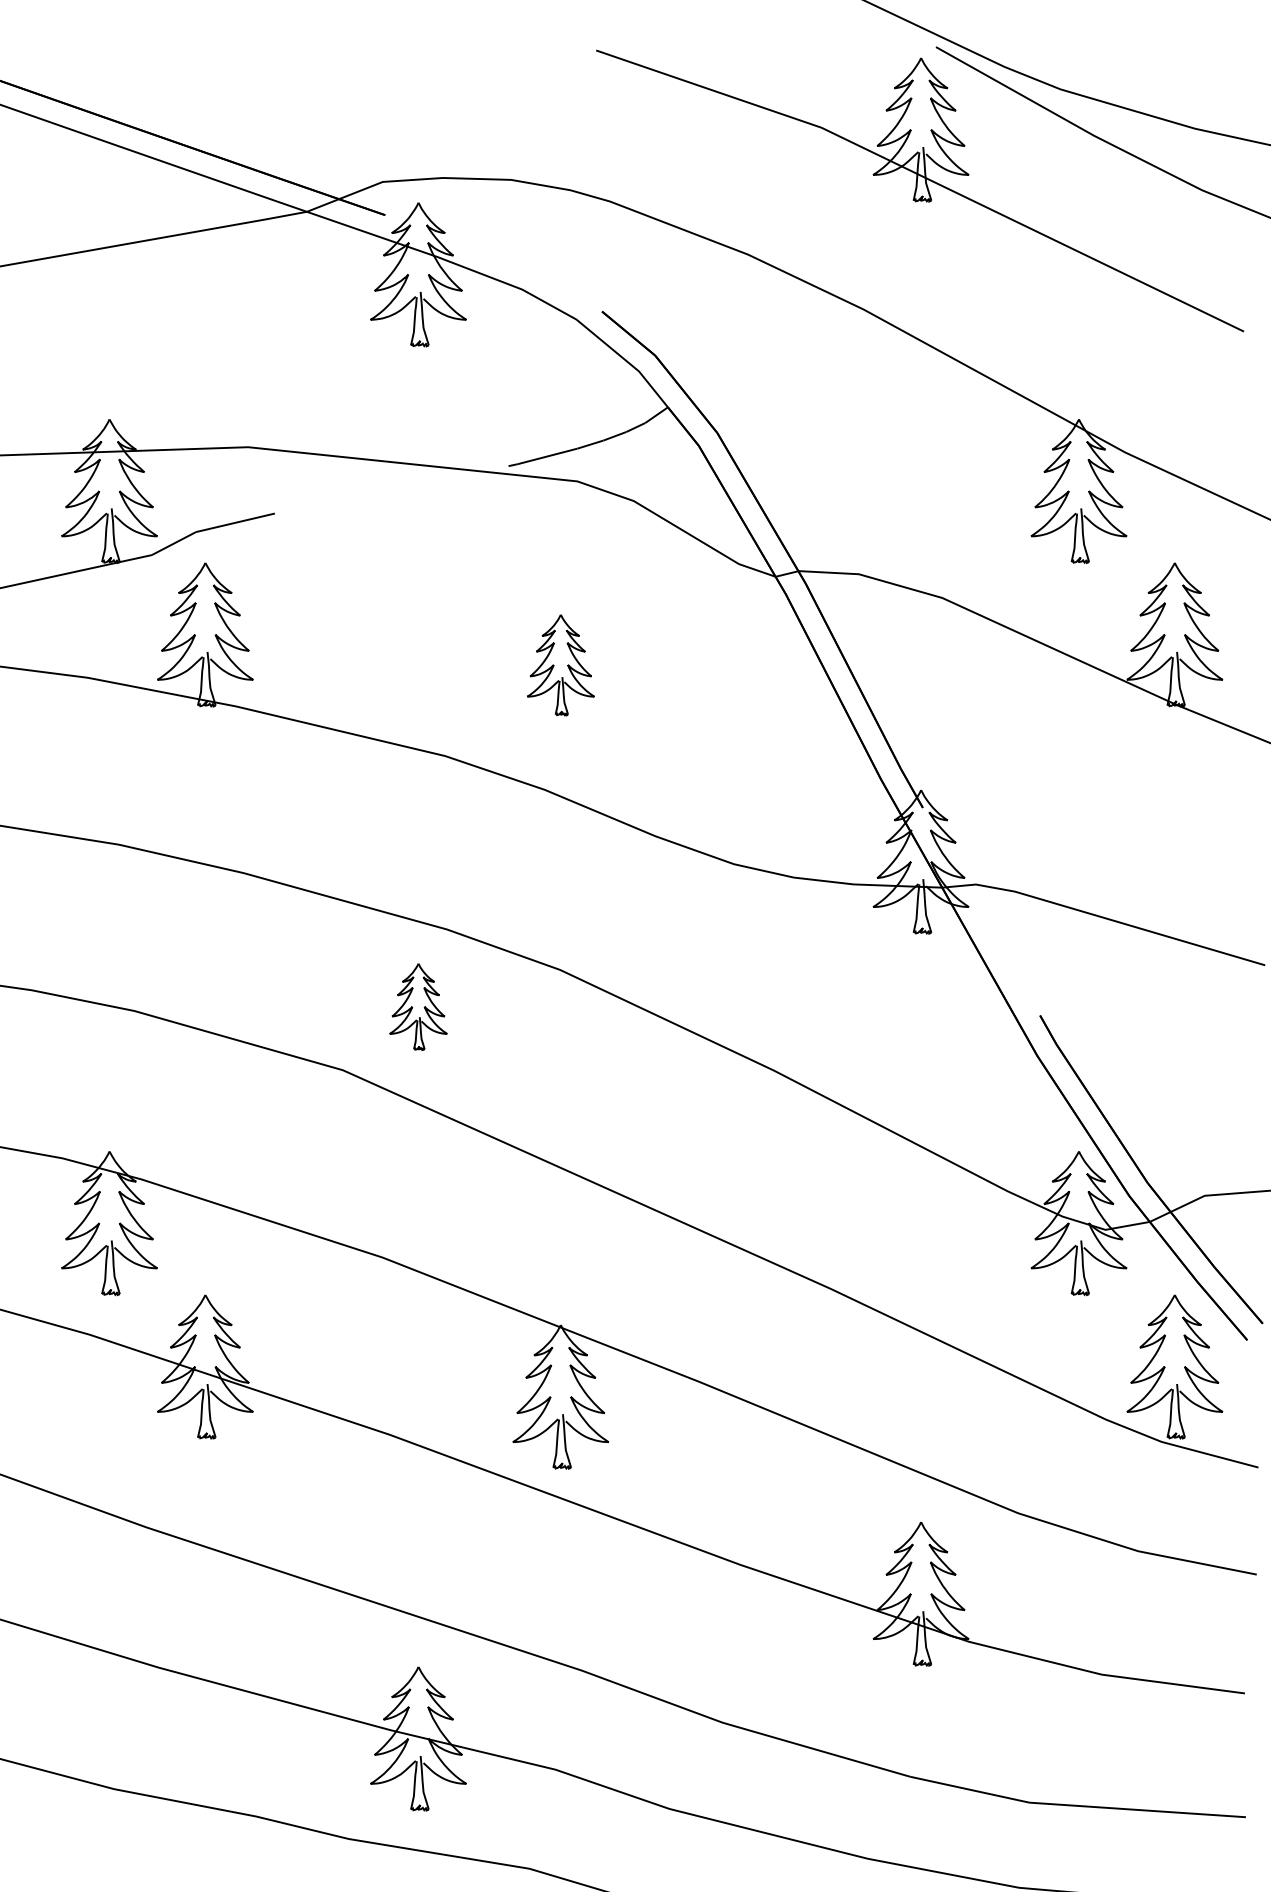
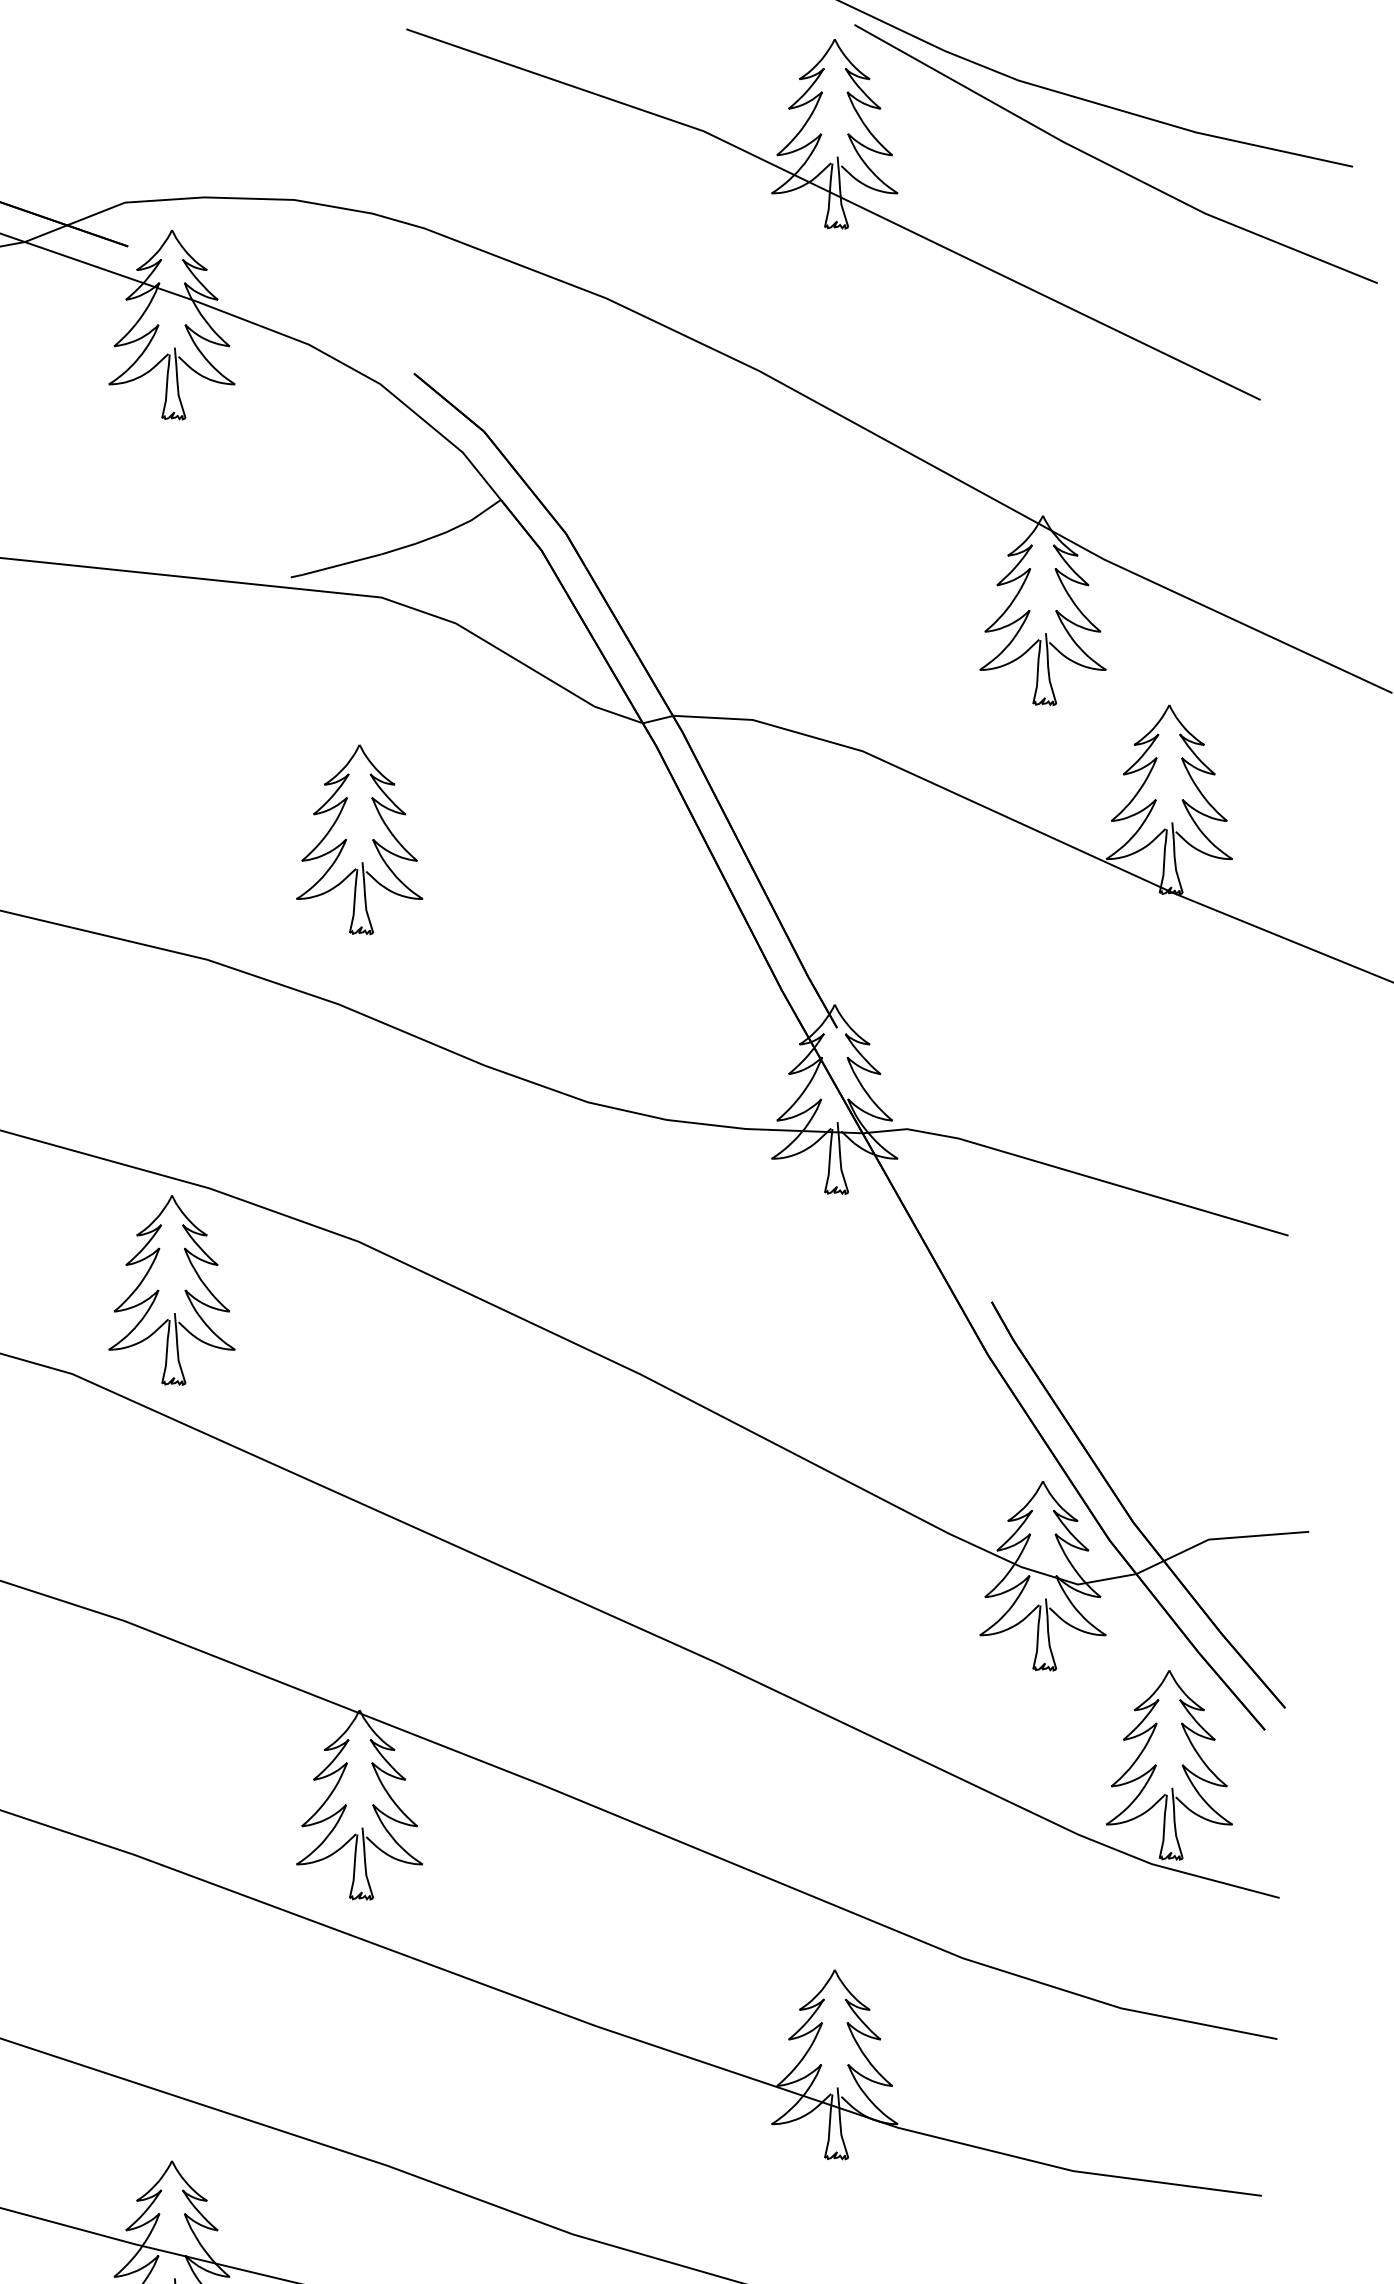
part: (560, 665) -> (359, 840), size x1.43
part: (418, 1006) -> (171, 1289), size x1.67

